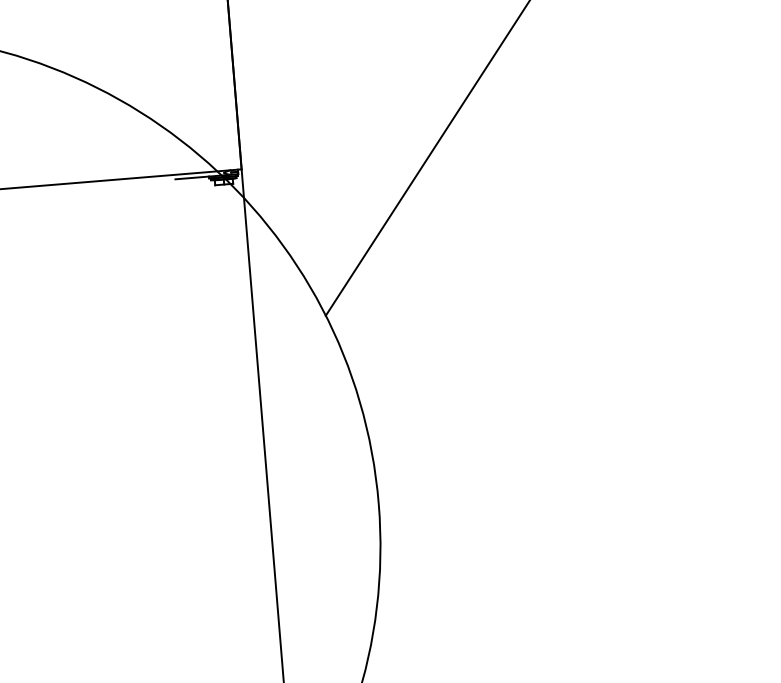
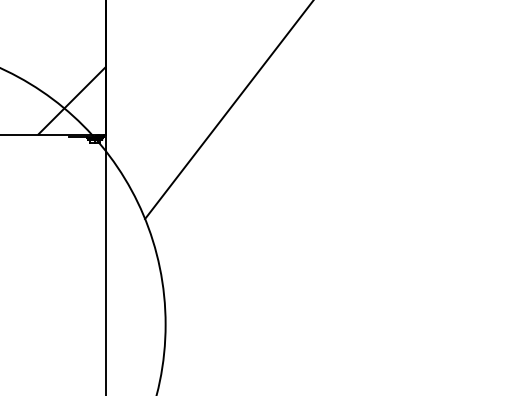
hatch: (174, 111) -> (71, 100), added

